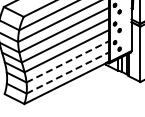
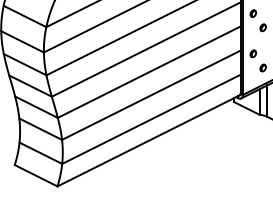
line: (68, 61) -> (152, 94), dashed -> solid
line: (68, 72) -> (152, 118), dashed -> solid

